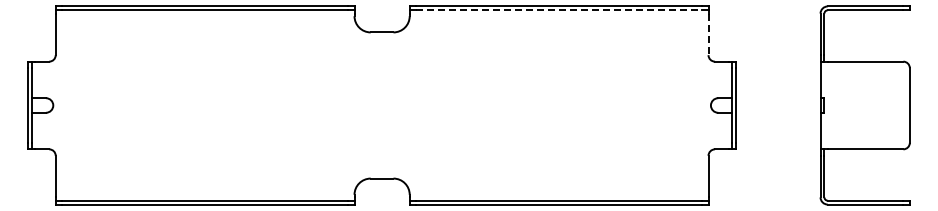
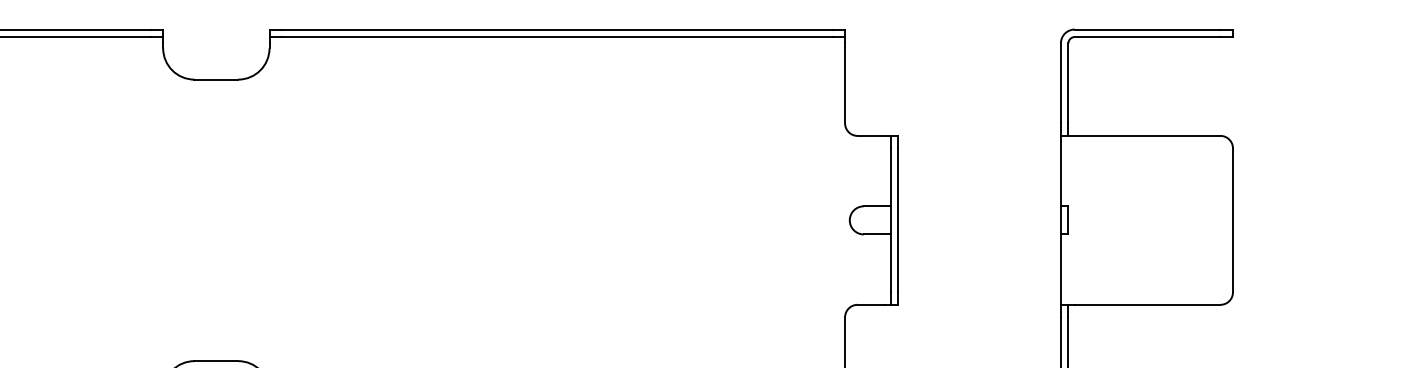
line: (559, 10) -> (558, 37), dashed -> solid
line: (708, 34) -> (845, 83), dashed -> solid

